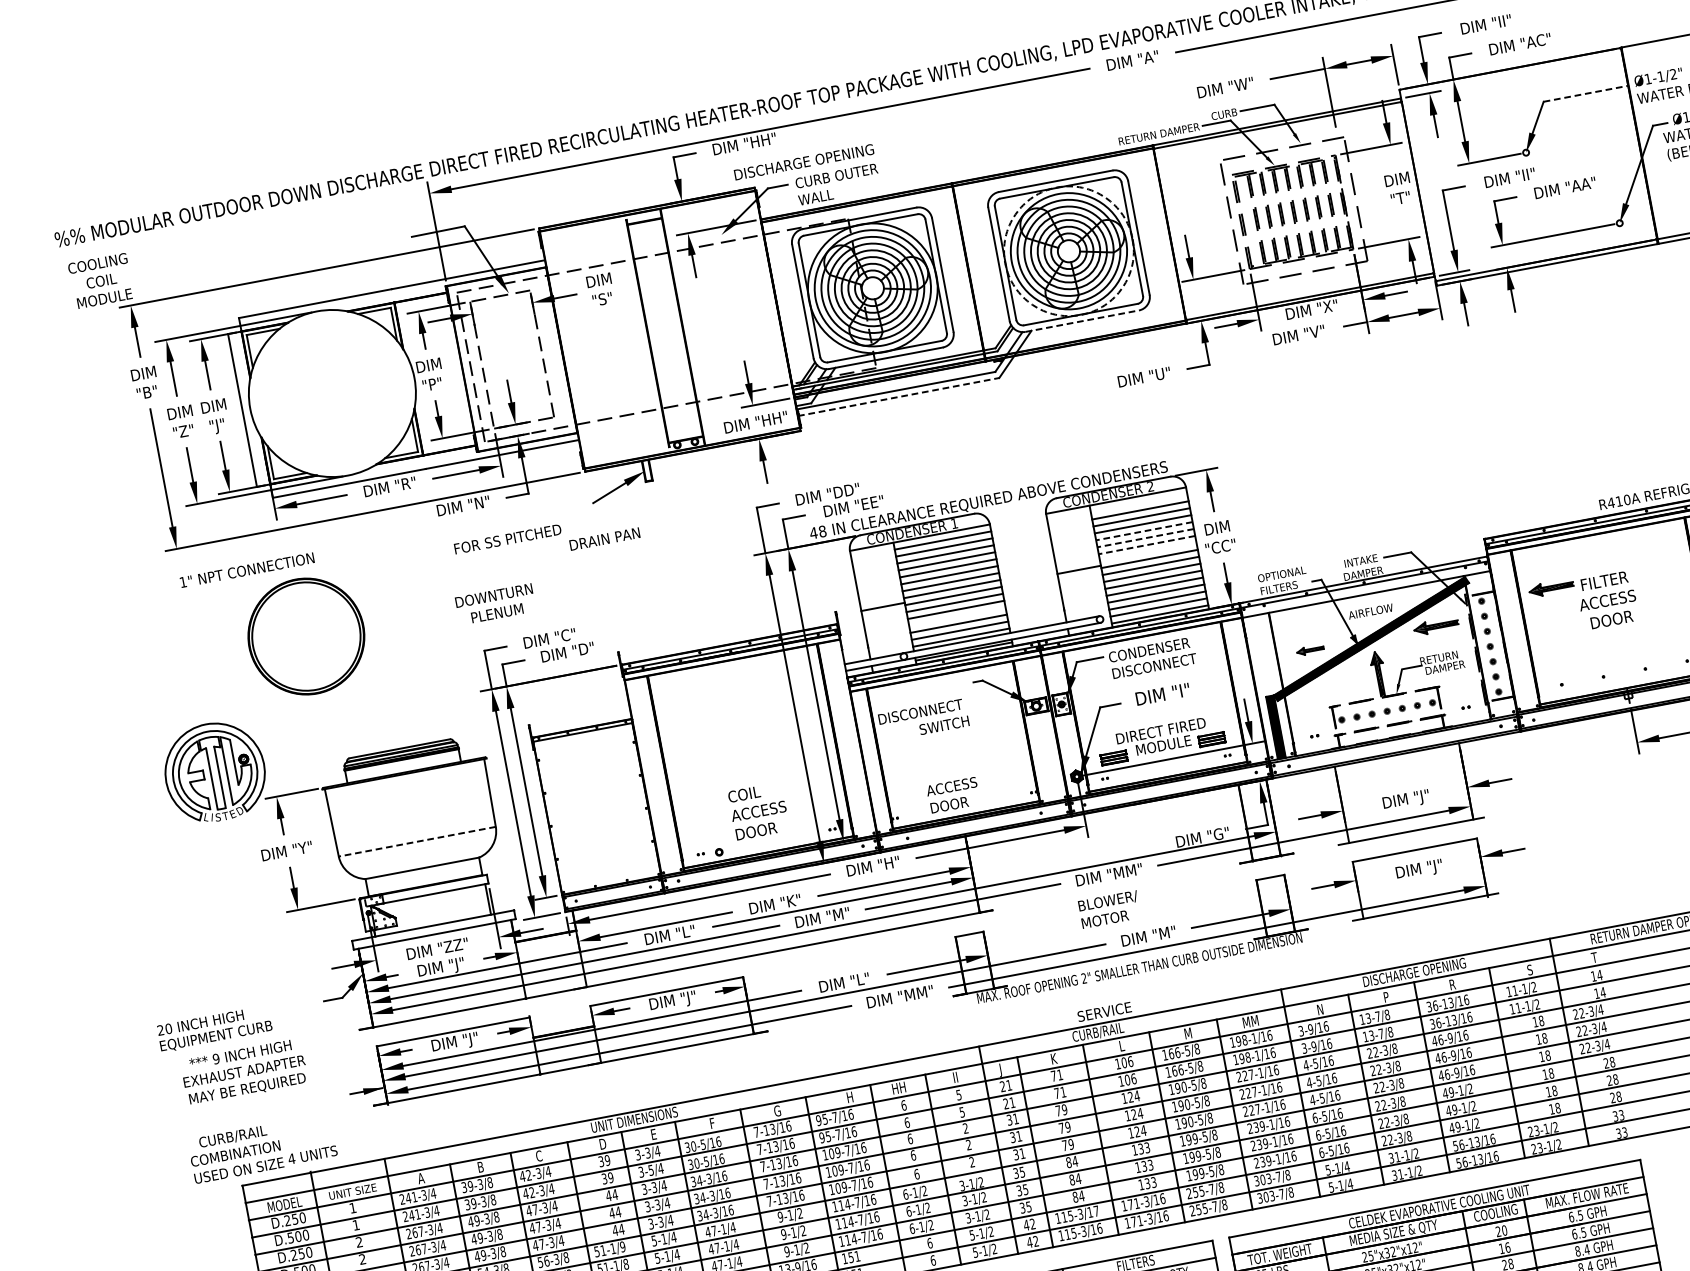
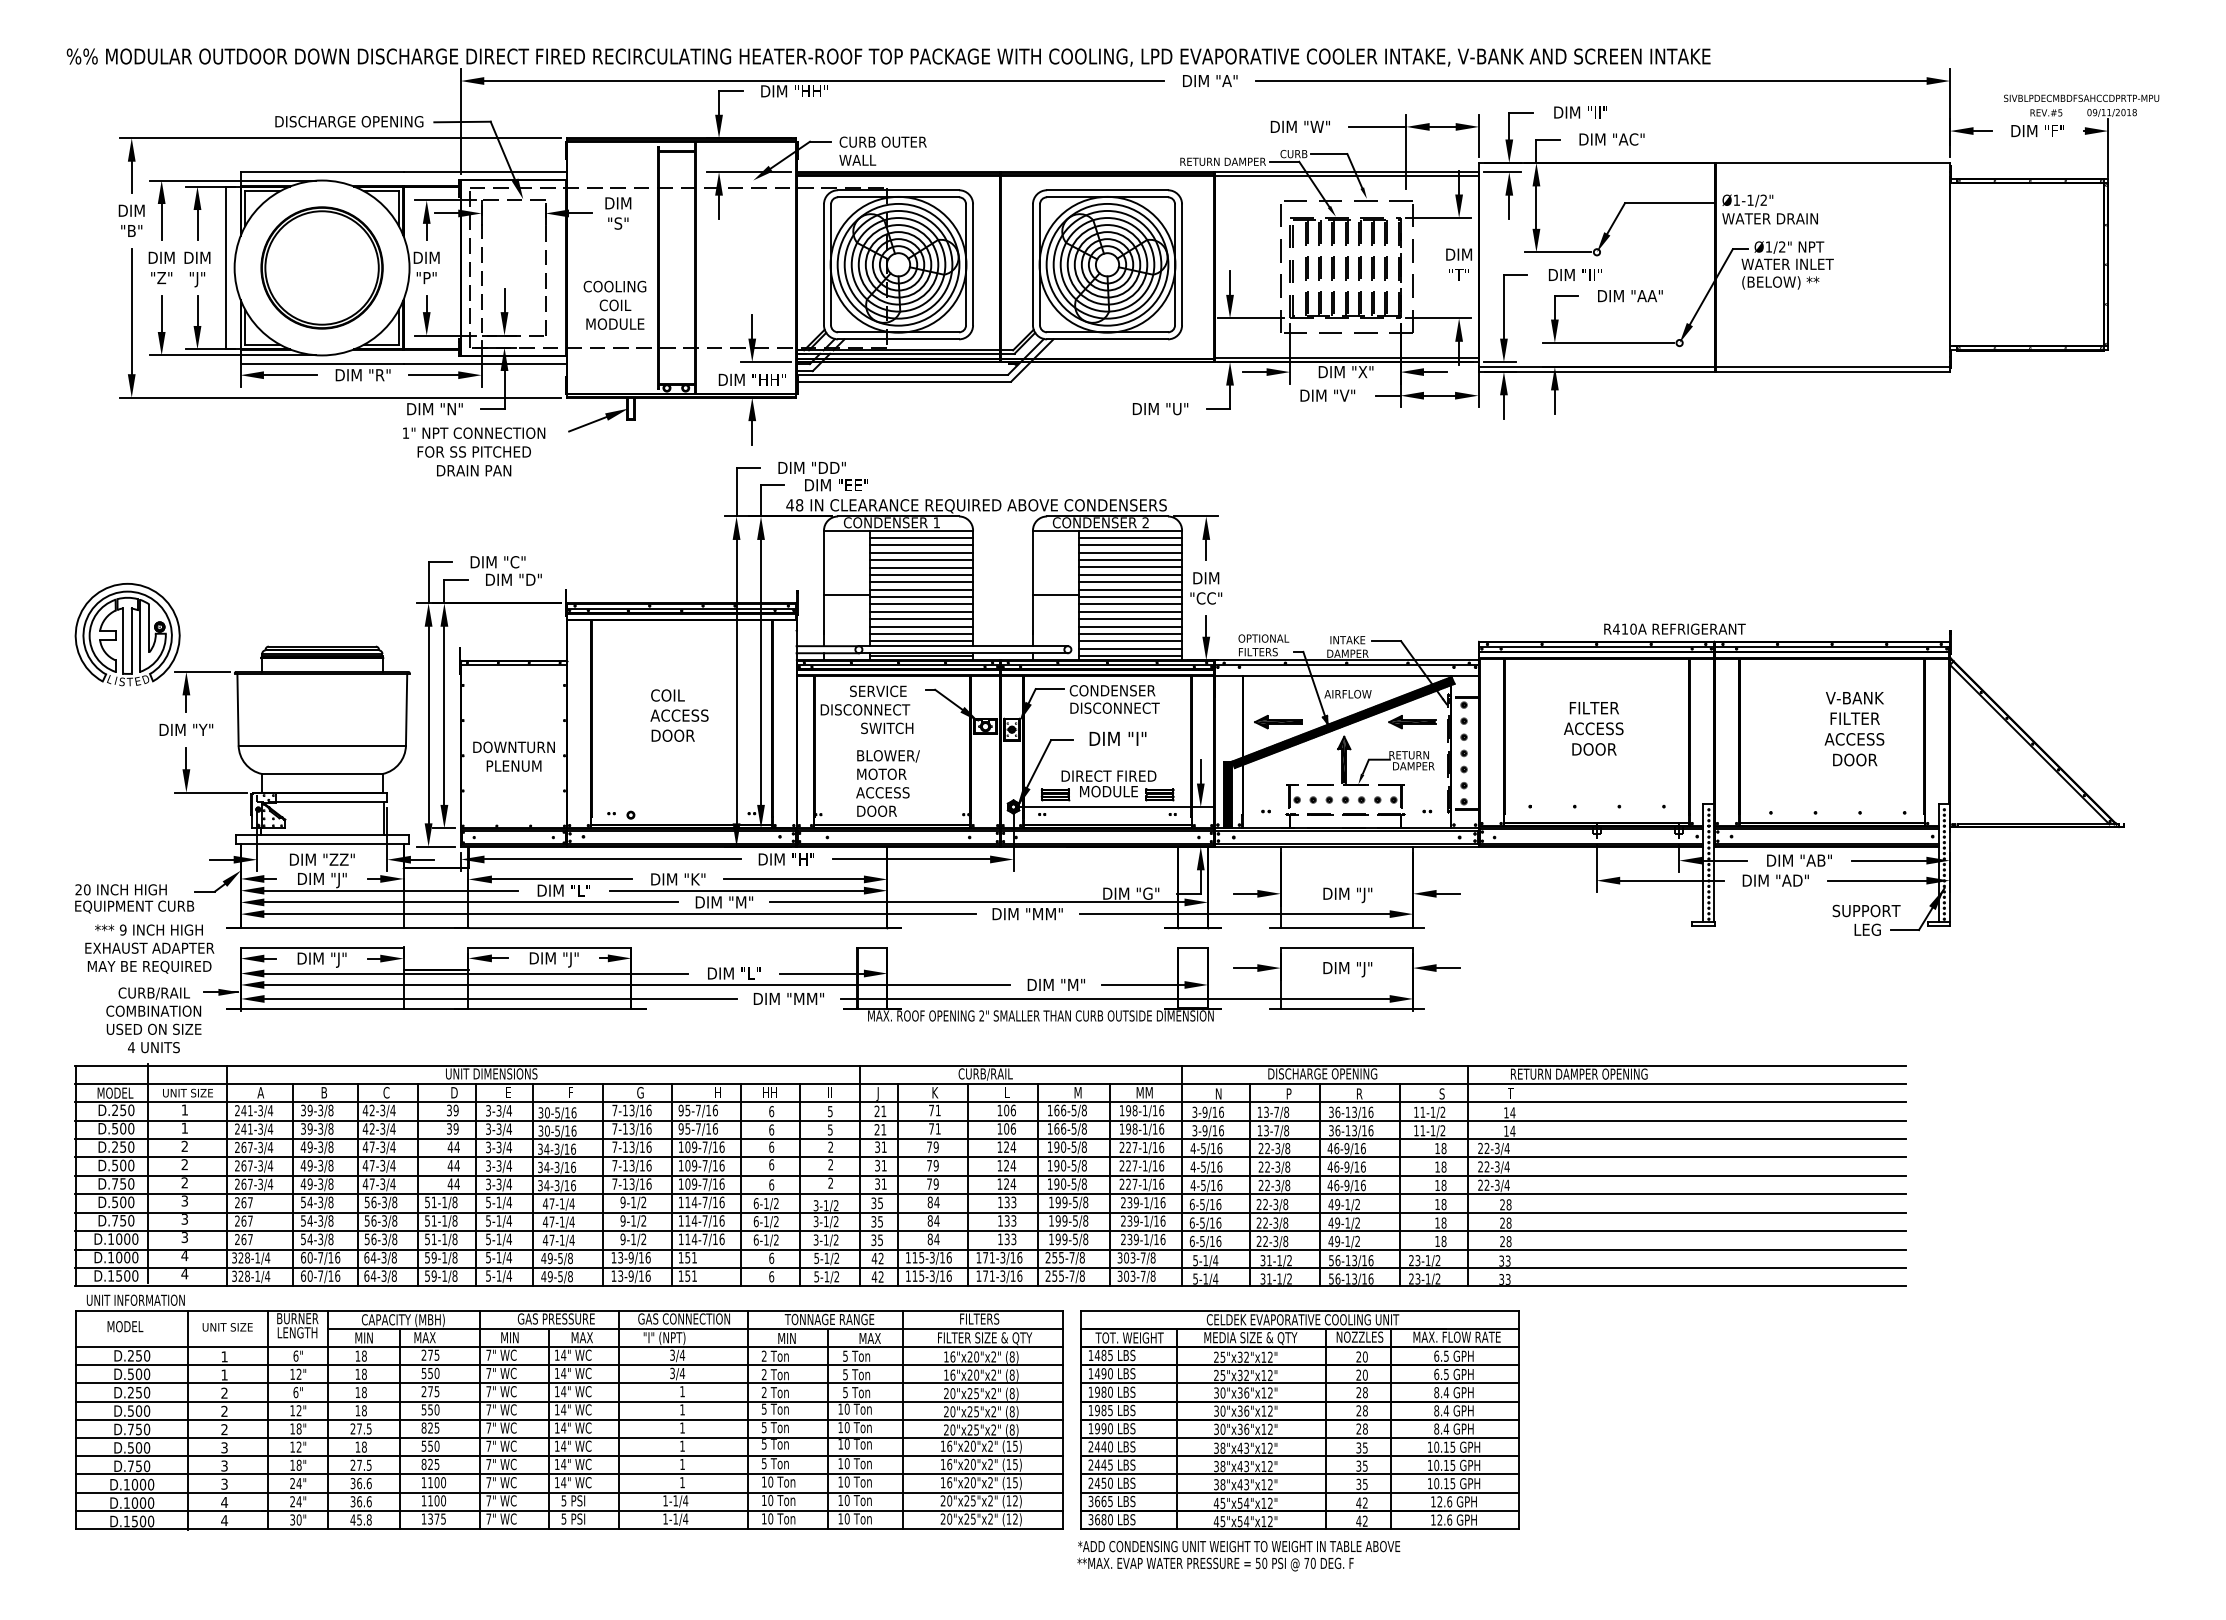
line: (1586, 93) -> (1670, 203), dashed -> solid
text: (804, 161) -> (349, 121), moved
circle: (1068, 250) -> (1107, 264), dashed -> solid
text: (100, 280) -> (614, 304), moved
line: (1083, 321) -> (1108, 339), dashed -> solid
line: (899, 396) -> (904, 381), dashed -> solid
line: (1138, 503) -> (1130, 537), added
line: (1144, 531) -> (1130, 567), dashed -> solid
line: (1145, 537) -> (1130, 574), dashed -> solid
text: (605, 538) -> (474, 470), moved
line: (1146, 545) -> (1130, 582), dashed -> solid
line: (1148, 551) -> (1130, 589), added
text: (247, 569) -> (474, 432), moved
part: (1551, 588) -> (1538, 705), removed
text: (495, 604) -> (513, 756), moved
line: (957, 617) -> (921, 619), added
part: (305, 636) -> (321, 267), moved
part: (1310, 650) -> (1278, 722), size x1.67
text: (758, 811) -> (679, 715), moved
line: (417, 841) -> (322, 745), dashed -> solid
text: (1109, 909) -> (888, 764), moved
text: (1104, 1011) -> (878, 690), moved
text: (214, 1028) -> (134, 898), moved
text: (244, 1071) -> (149, 948), moved
text: (235, 1153) -> (153, 1010), moved
text: (650, 1169) -> (498, 1128), 3-5/4 -> 3-3/4
text: (1095, 1211) -> (948, 1257), 115-3/17 -> 115-3/16
text: (1495, 1212) -> (1359, 1336), COOLING -> NOZZLES
text: (622, 1247) -> (454, 1202), 51-1/9 -> 51-1/8
text: (1504, 1247) -> (1361, 1374), 16 -> 20

